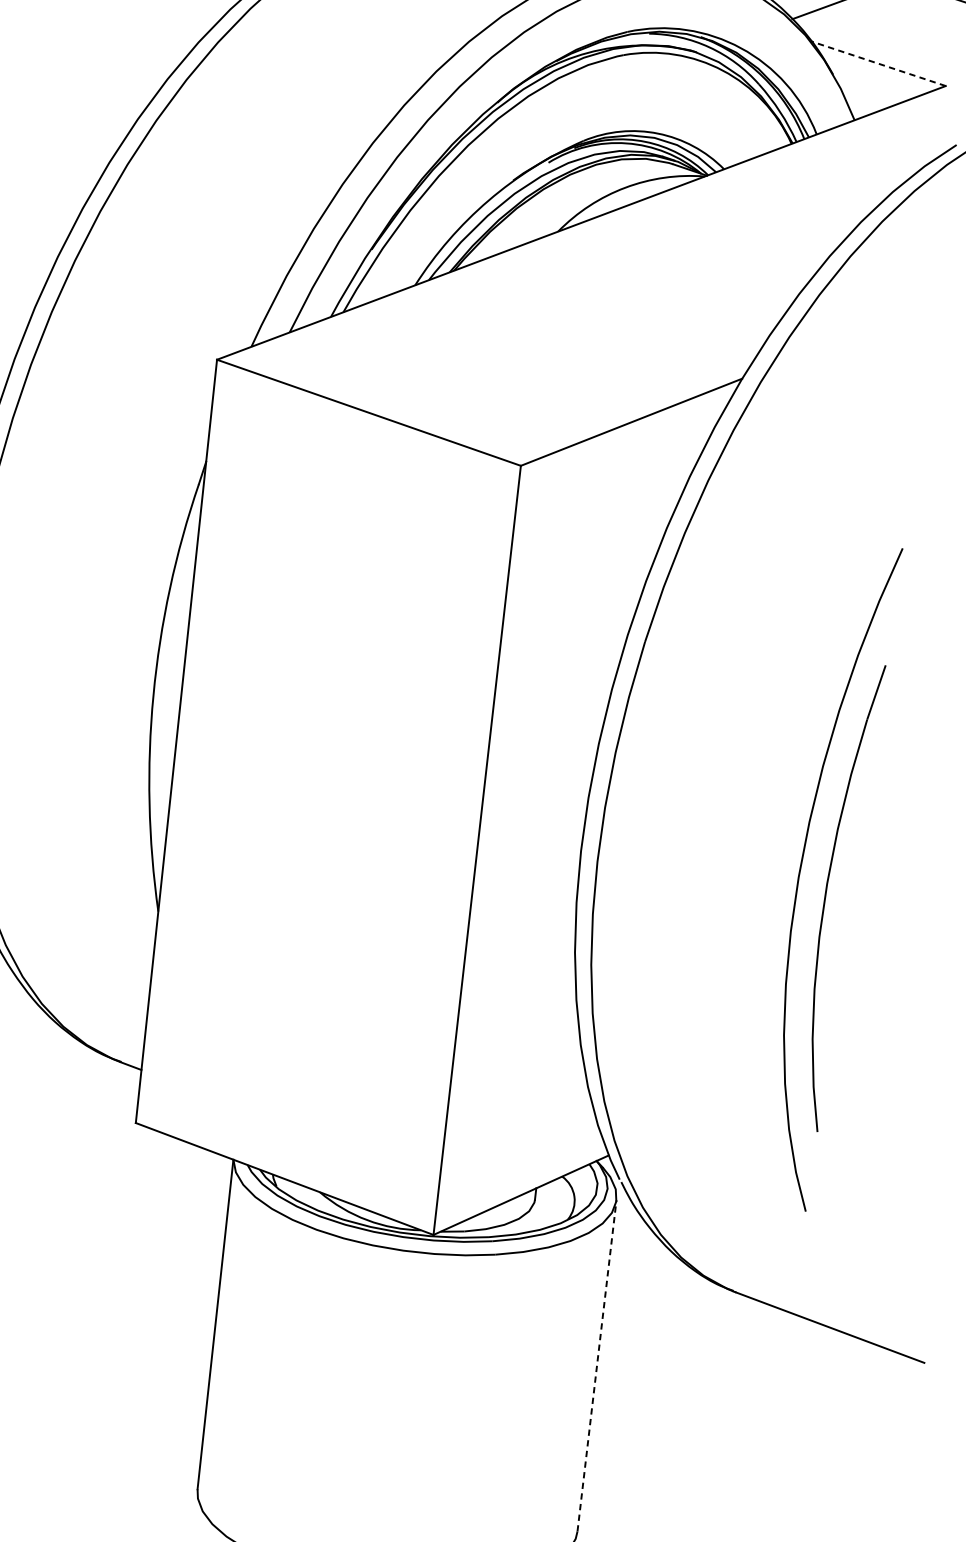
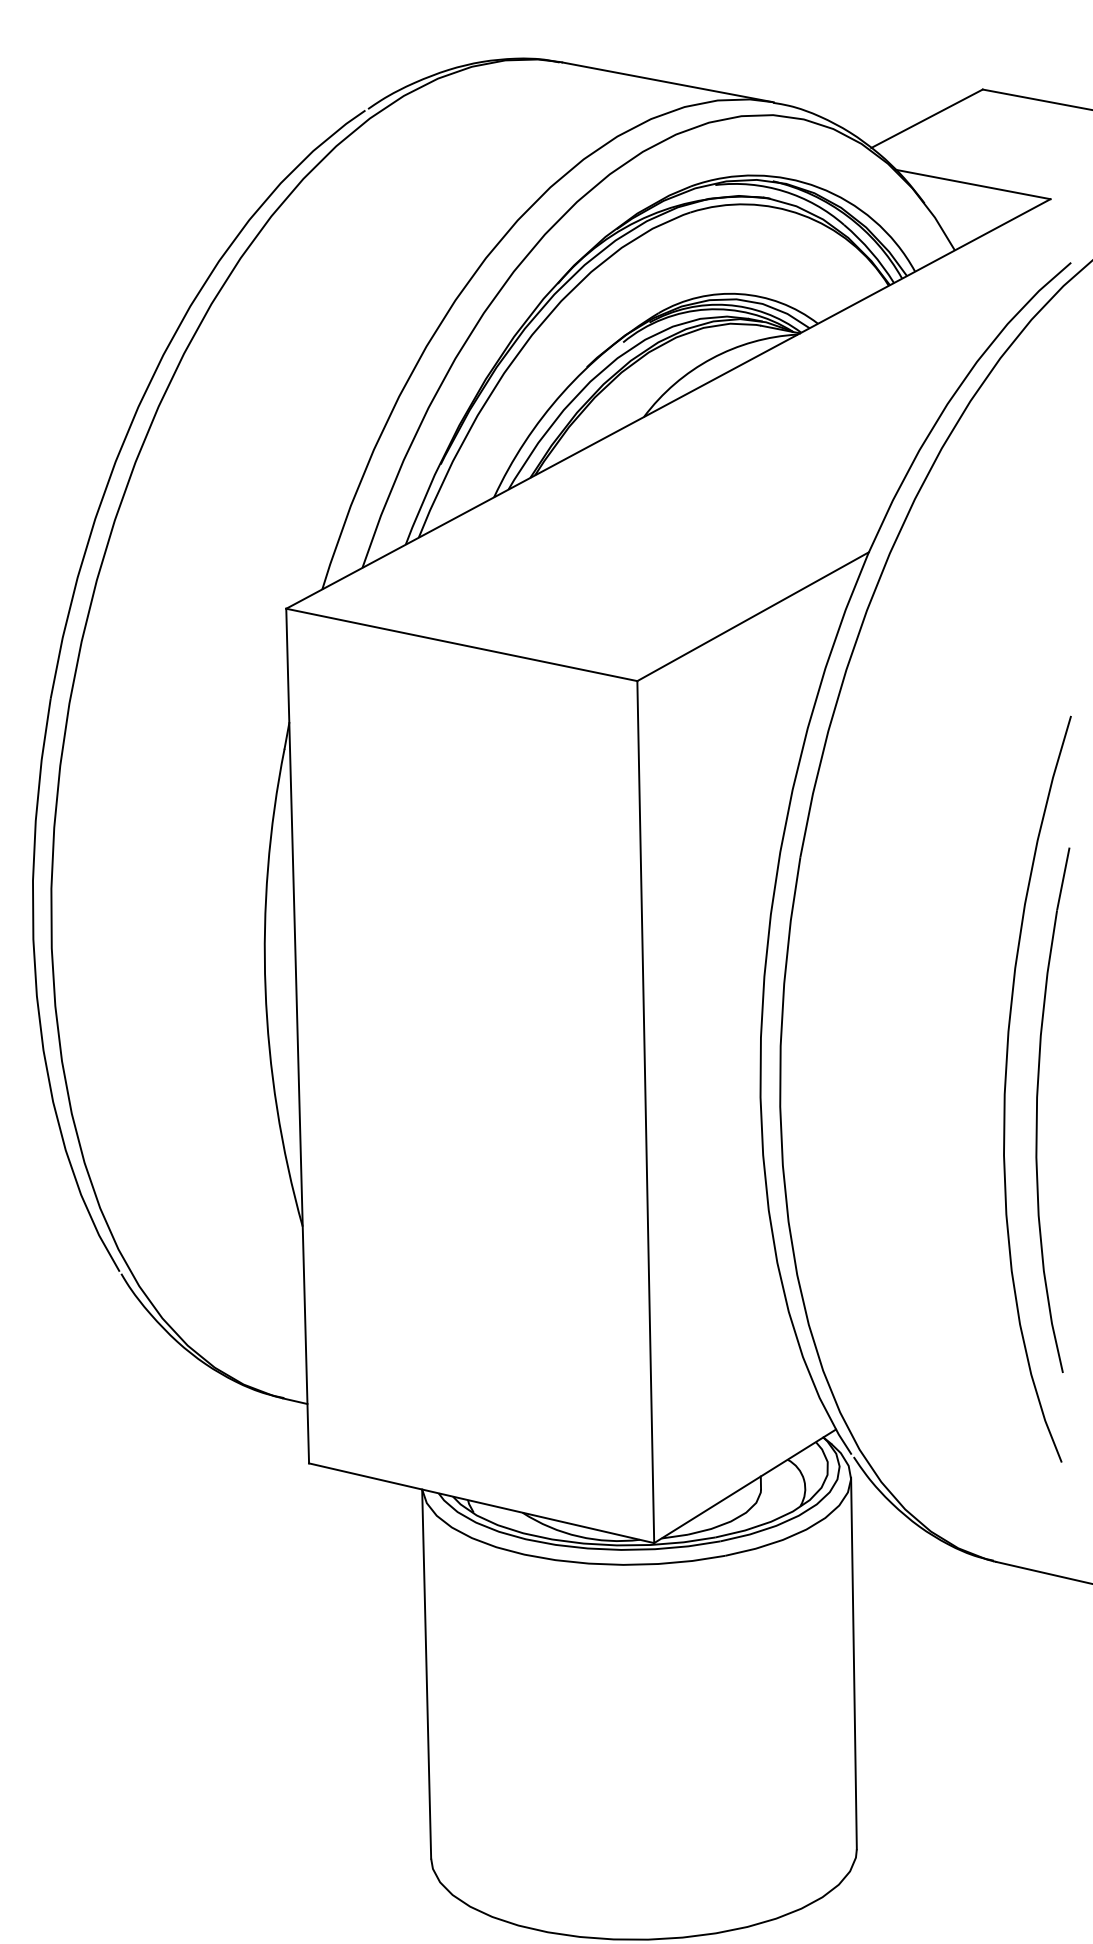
line: (878, 63) -> (972, 184), dashed -> solid
line: (596, 1365) -> (853, 1663), dashed -> solid

